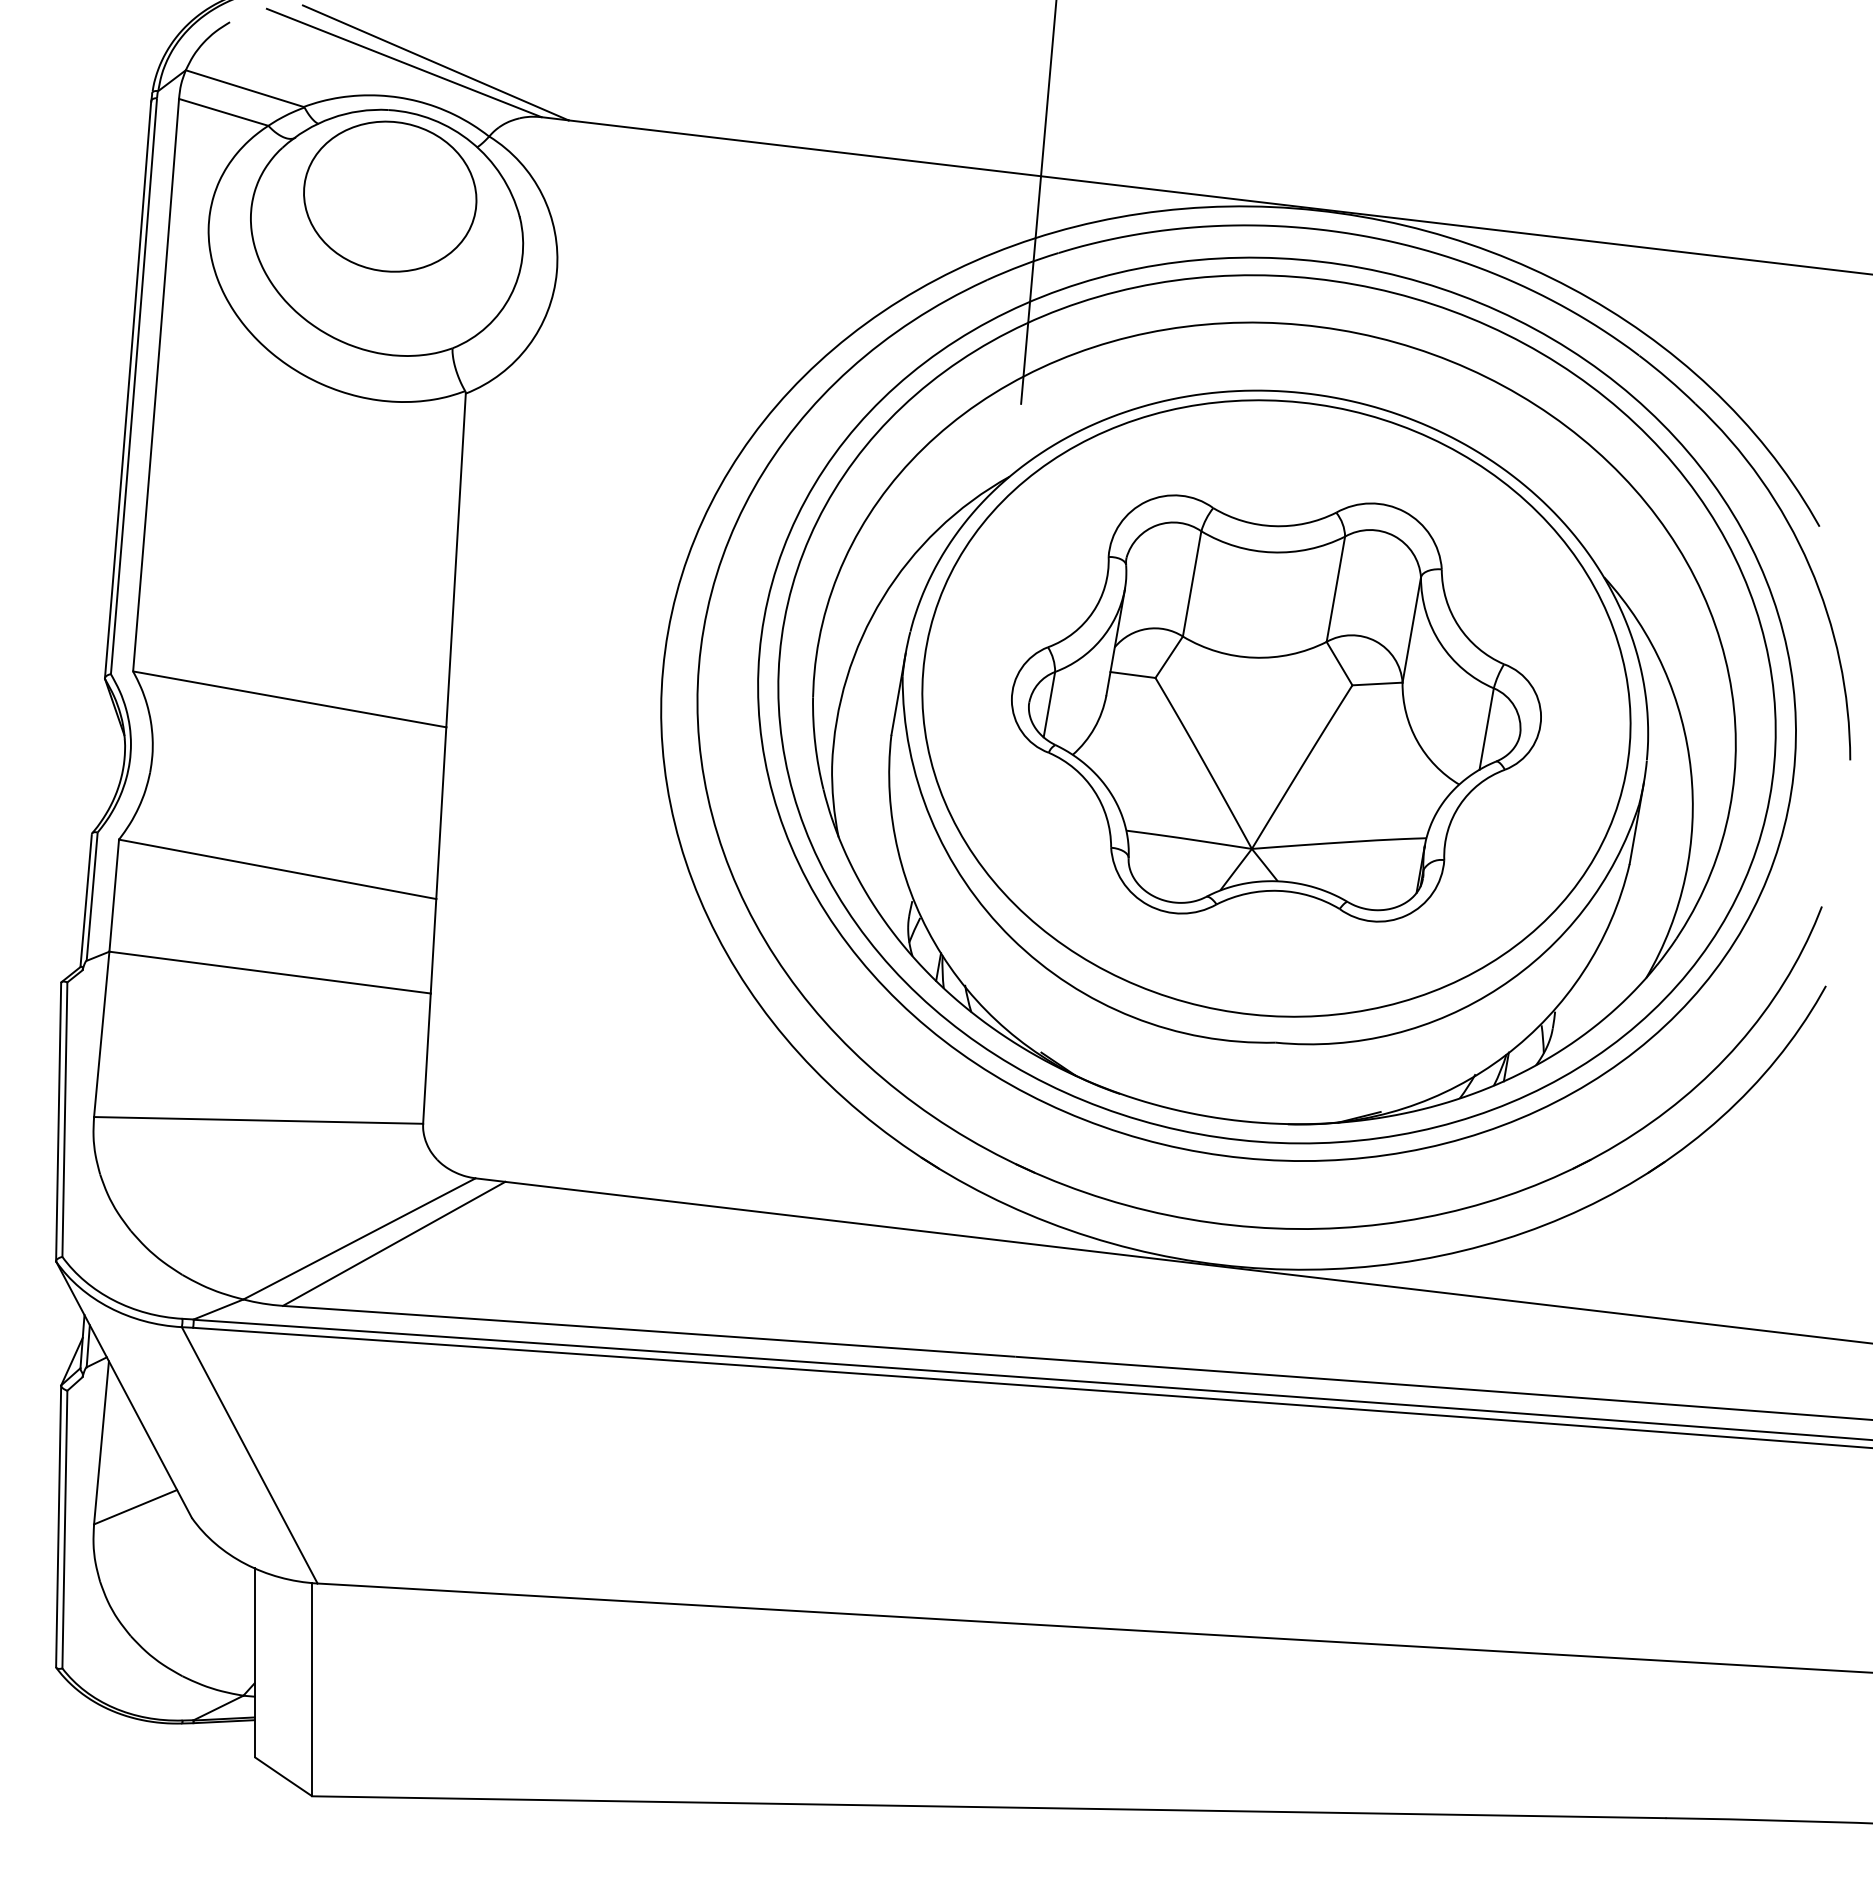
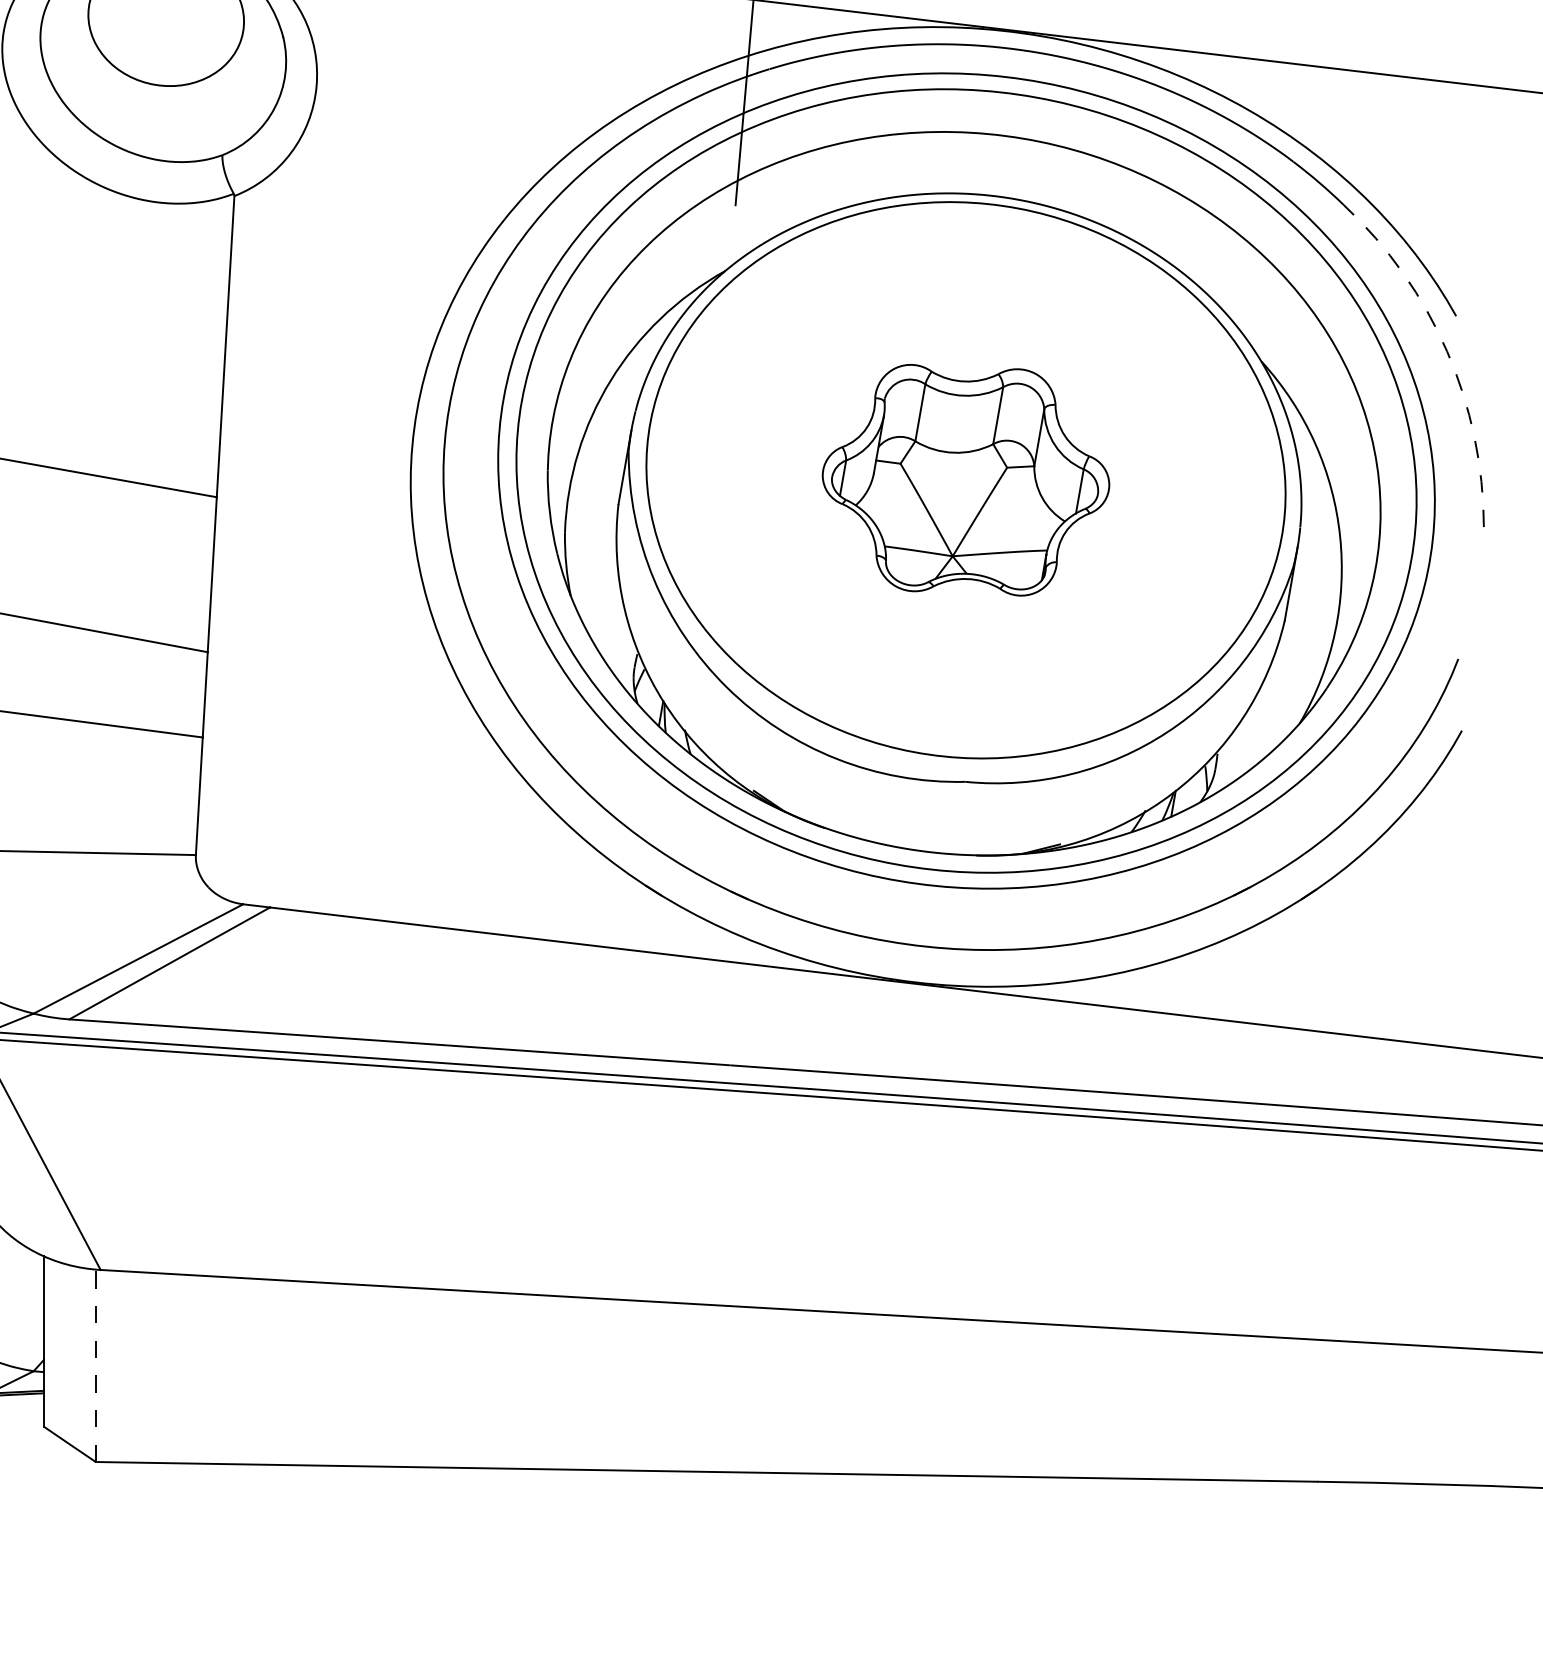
arc: (1809, 566) -> (1447, 352), solid -> dashed
part: (1276, 708) -> (966, 480), size x0.6
line: (312, 1689) -> (96, 1365), solid -> dashed

